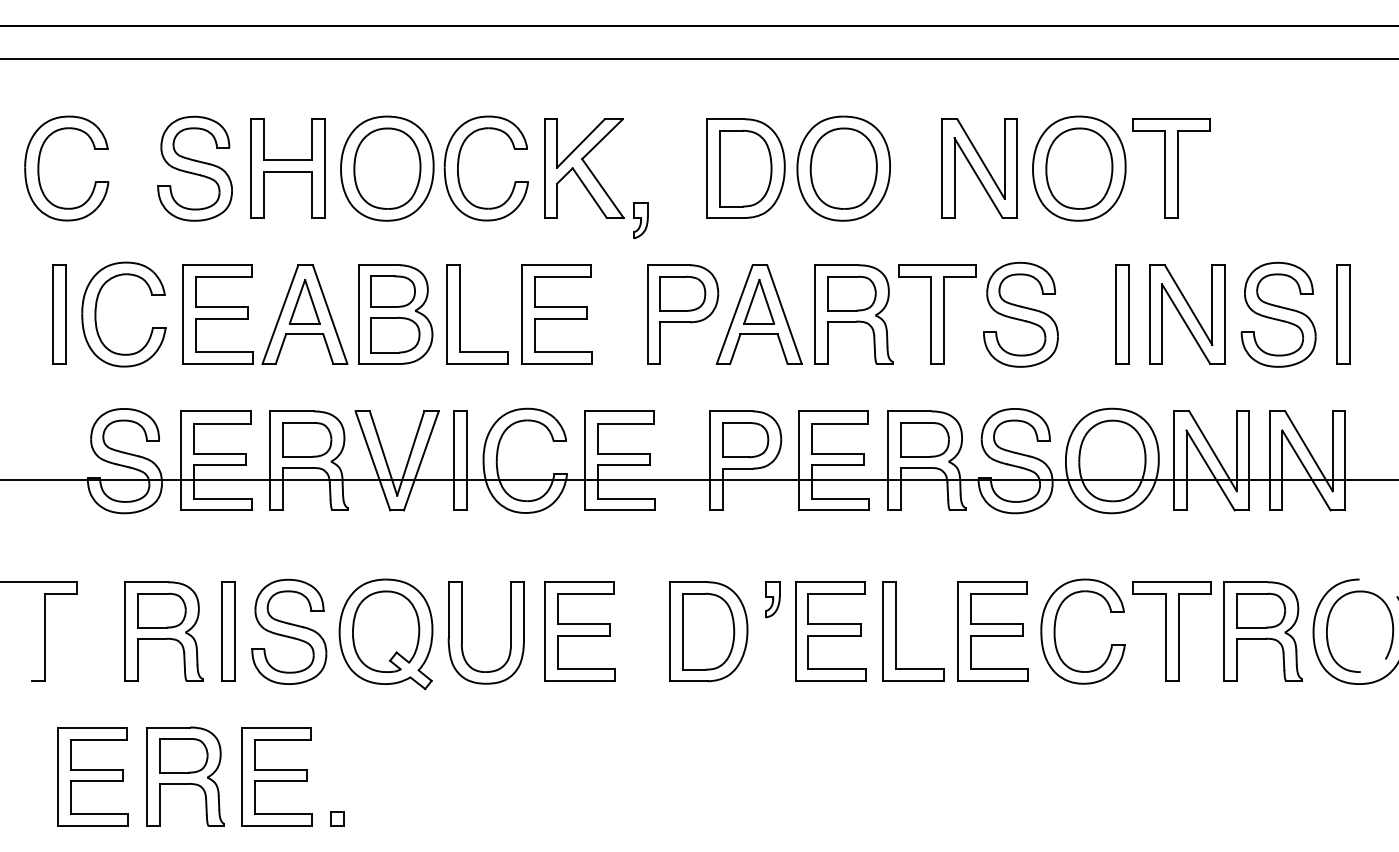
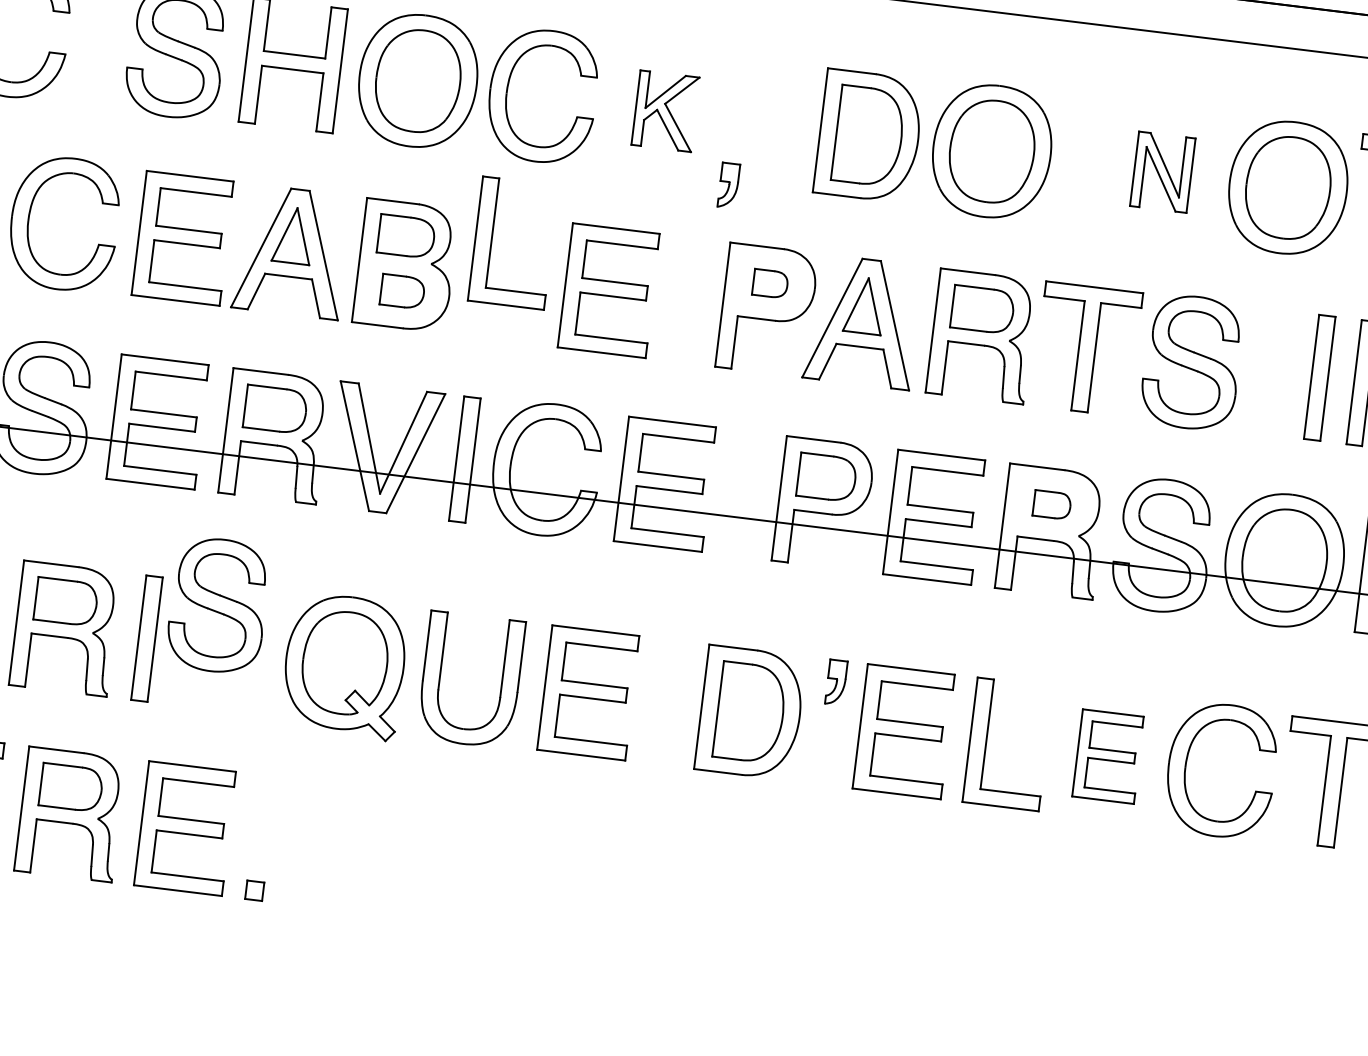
part: (584, 168) -> (666, 111), size x0.6
part: (979, 168) -> (1162, 172), size x0.6
part: (682, 293) -> (769, 283), size x0.6
part: (460, 314) -> (491, 240), moved
part: (395, 335) -> (402, 291), size x0.7
part: (924, 439) -> (1051, 504), size x0.6
part: (289, 631) -> (218, 605), moved
part: (992, 631) -> (1107, 756), size x0.7

